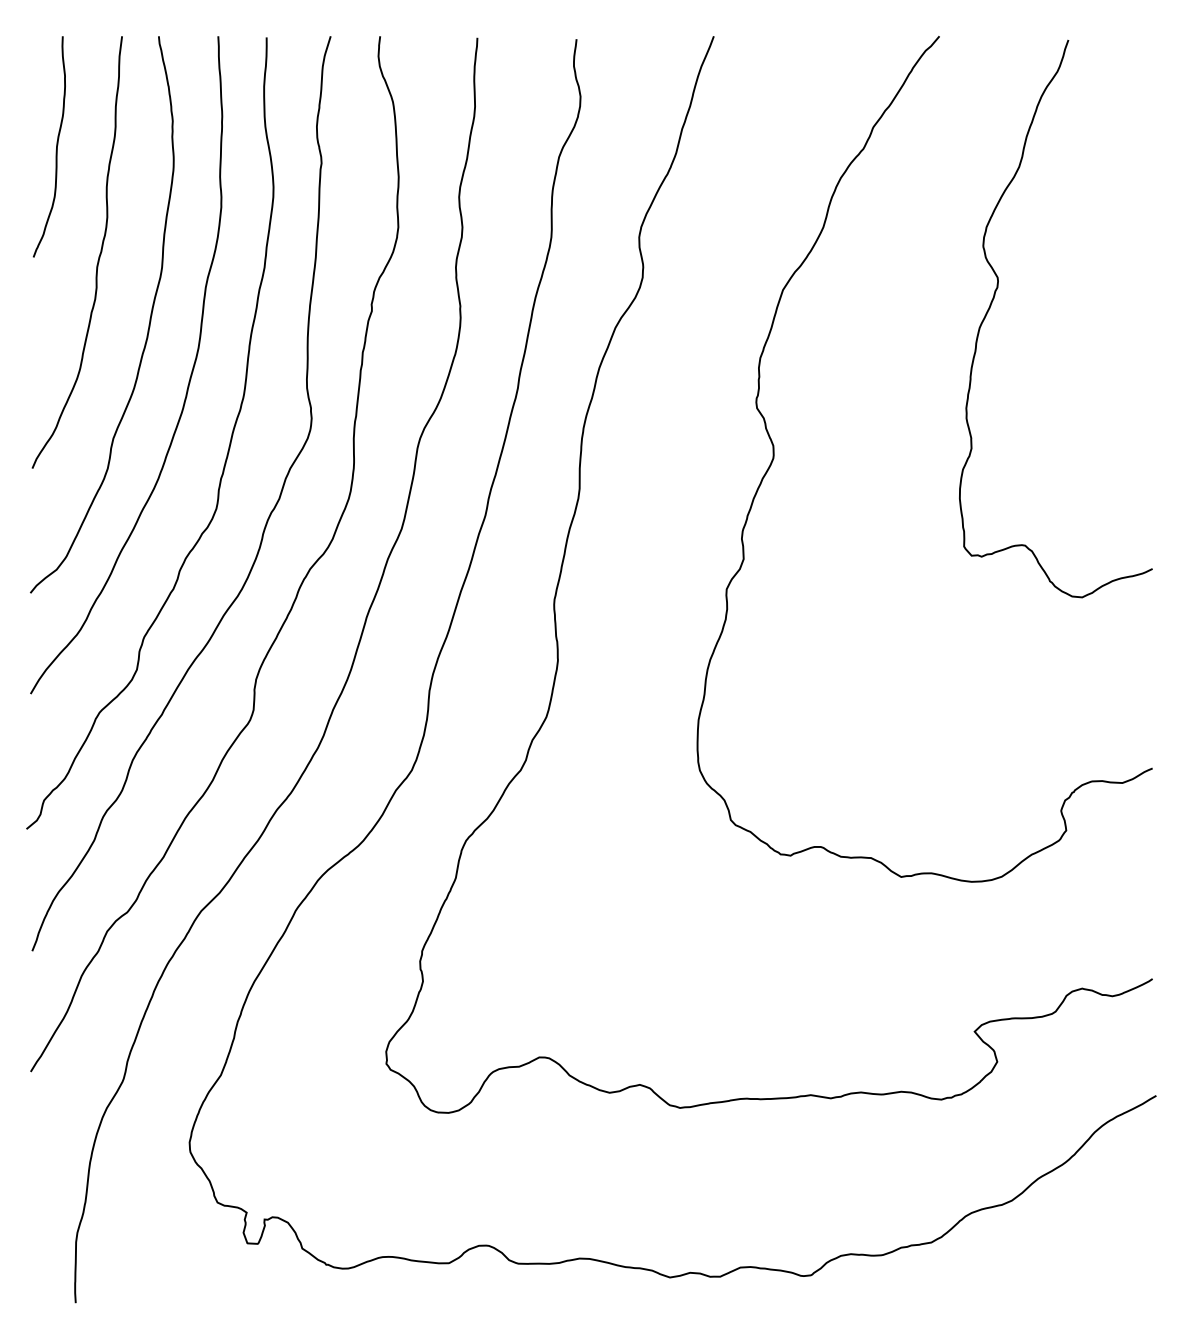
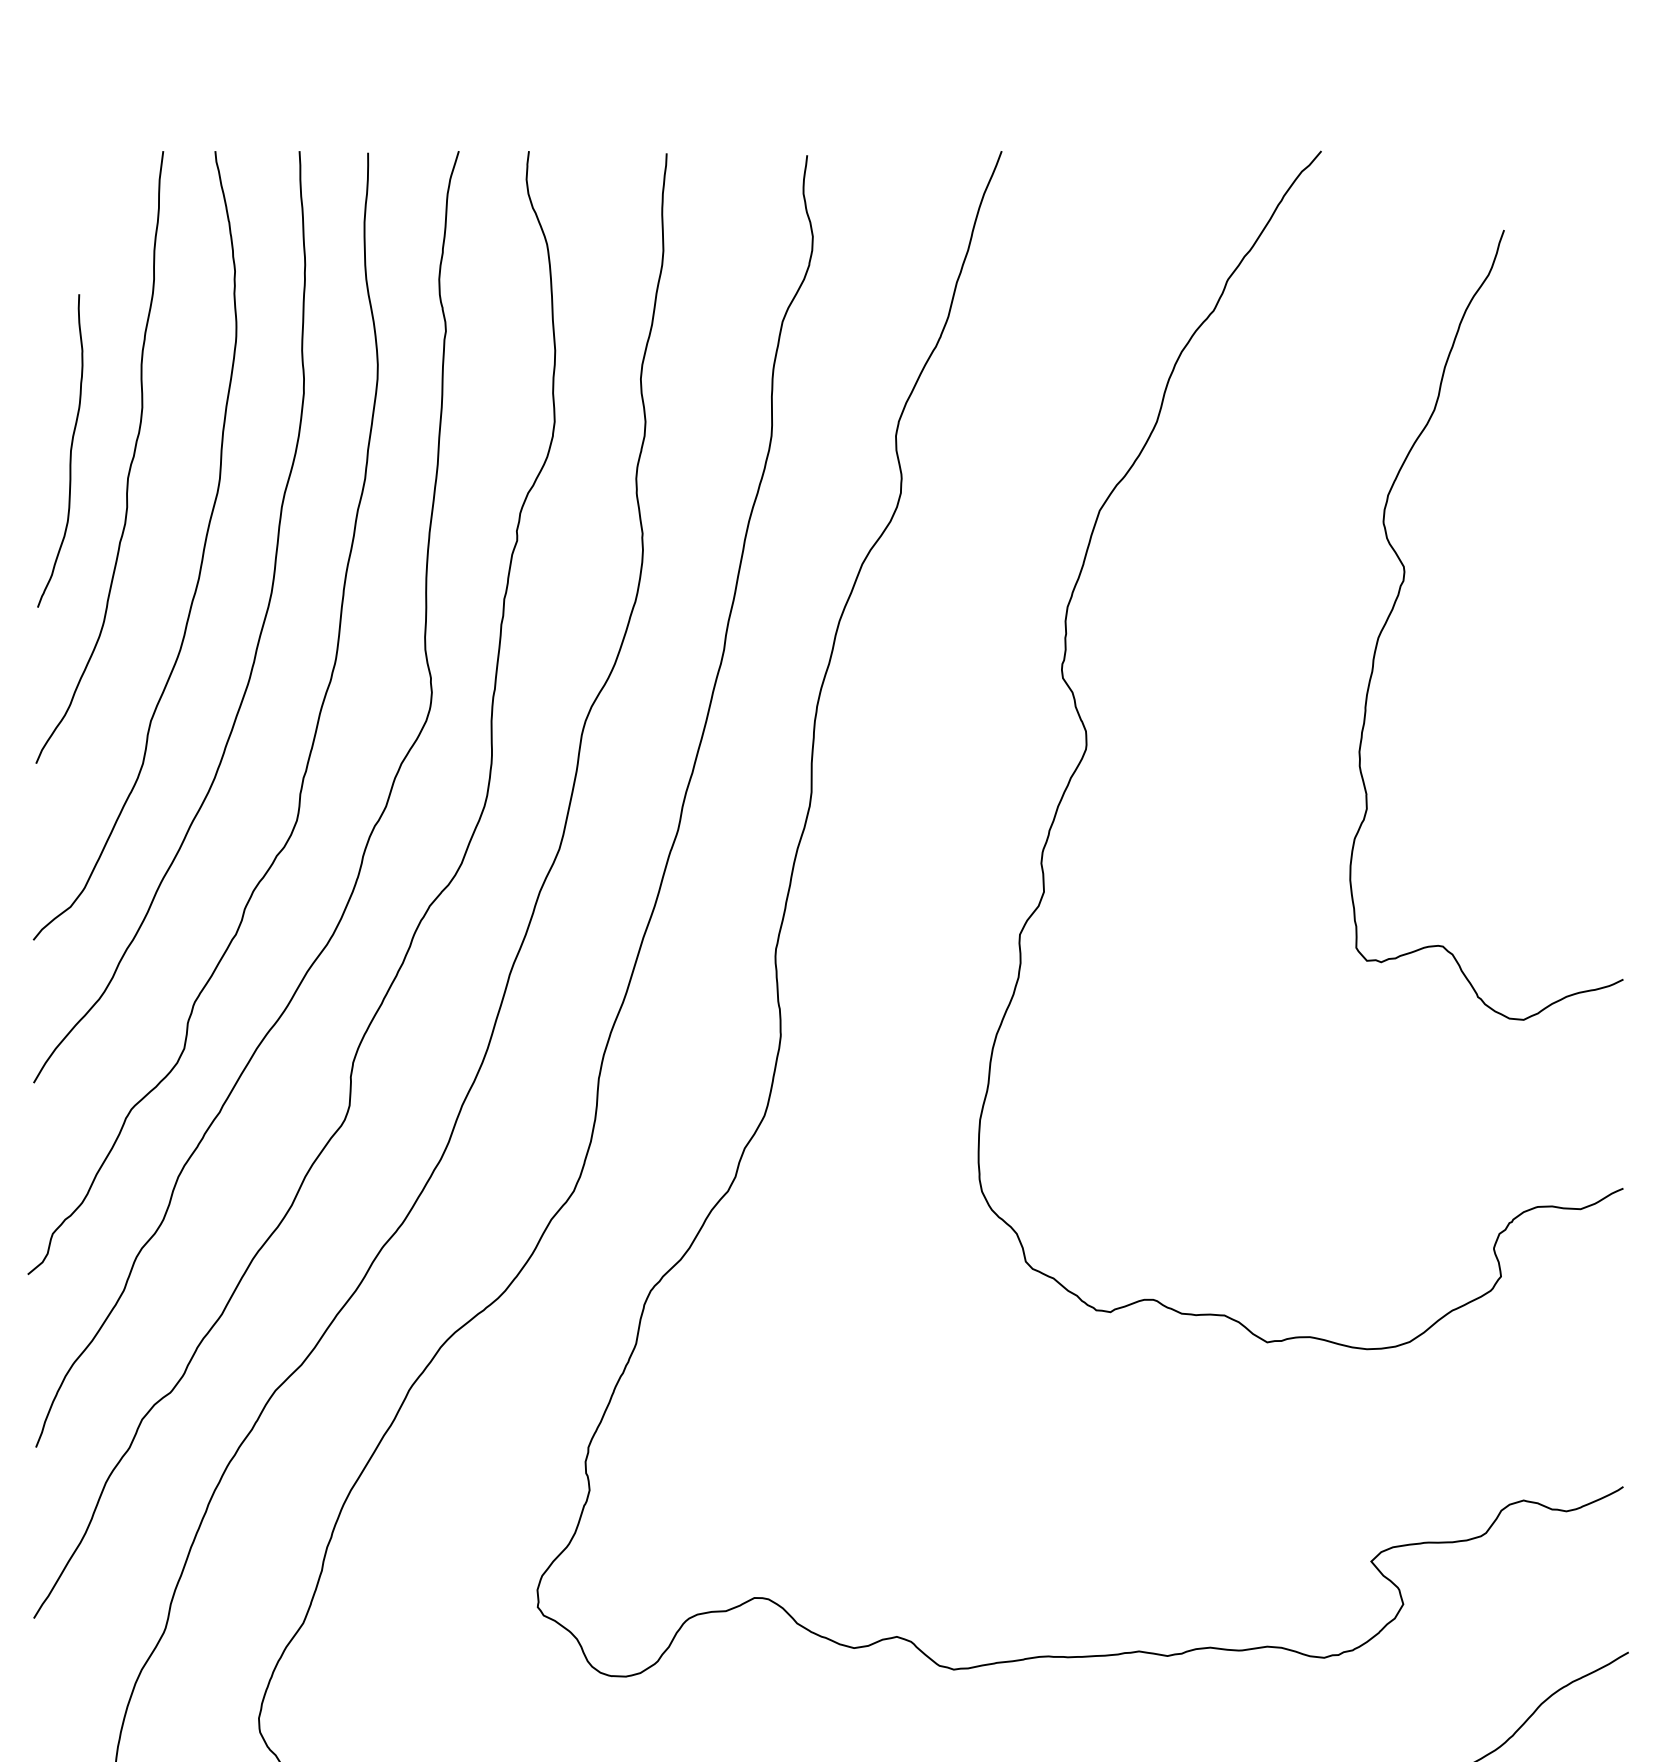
curve: (56, 146) -> (70, 450), moved
curve: (994, 298) -> (1399, 596), moved

